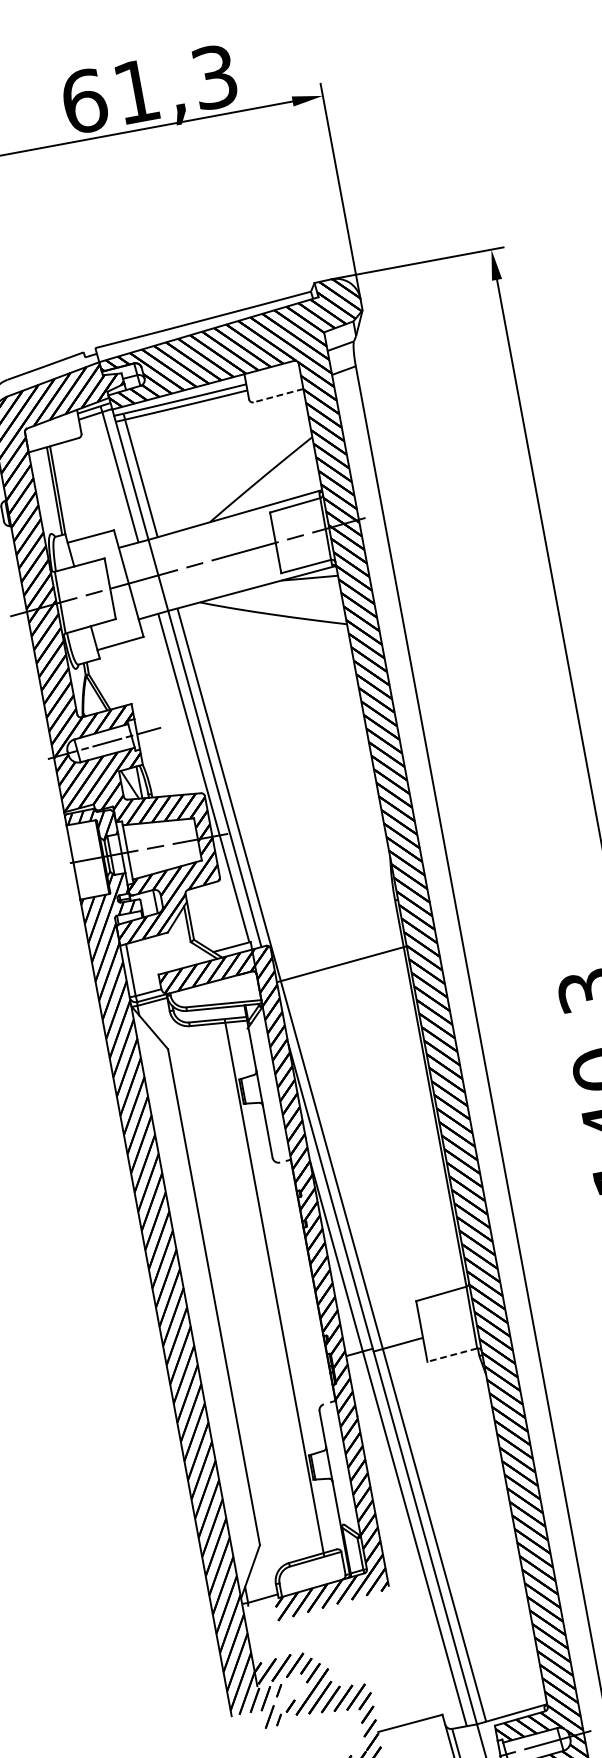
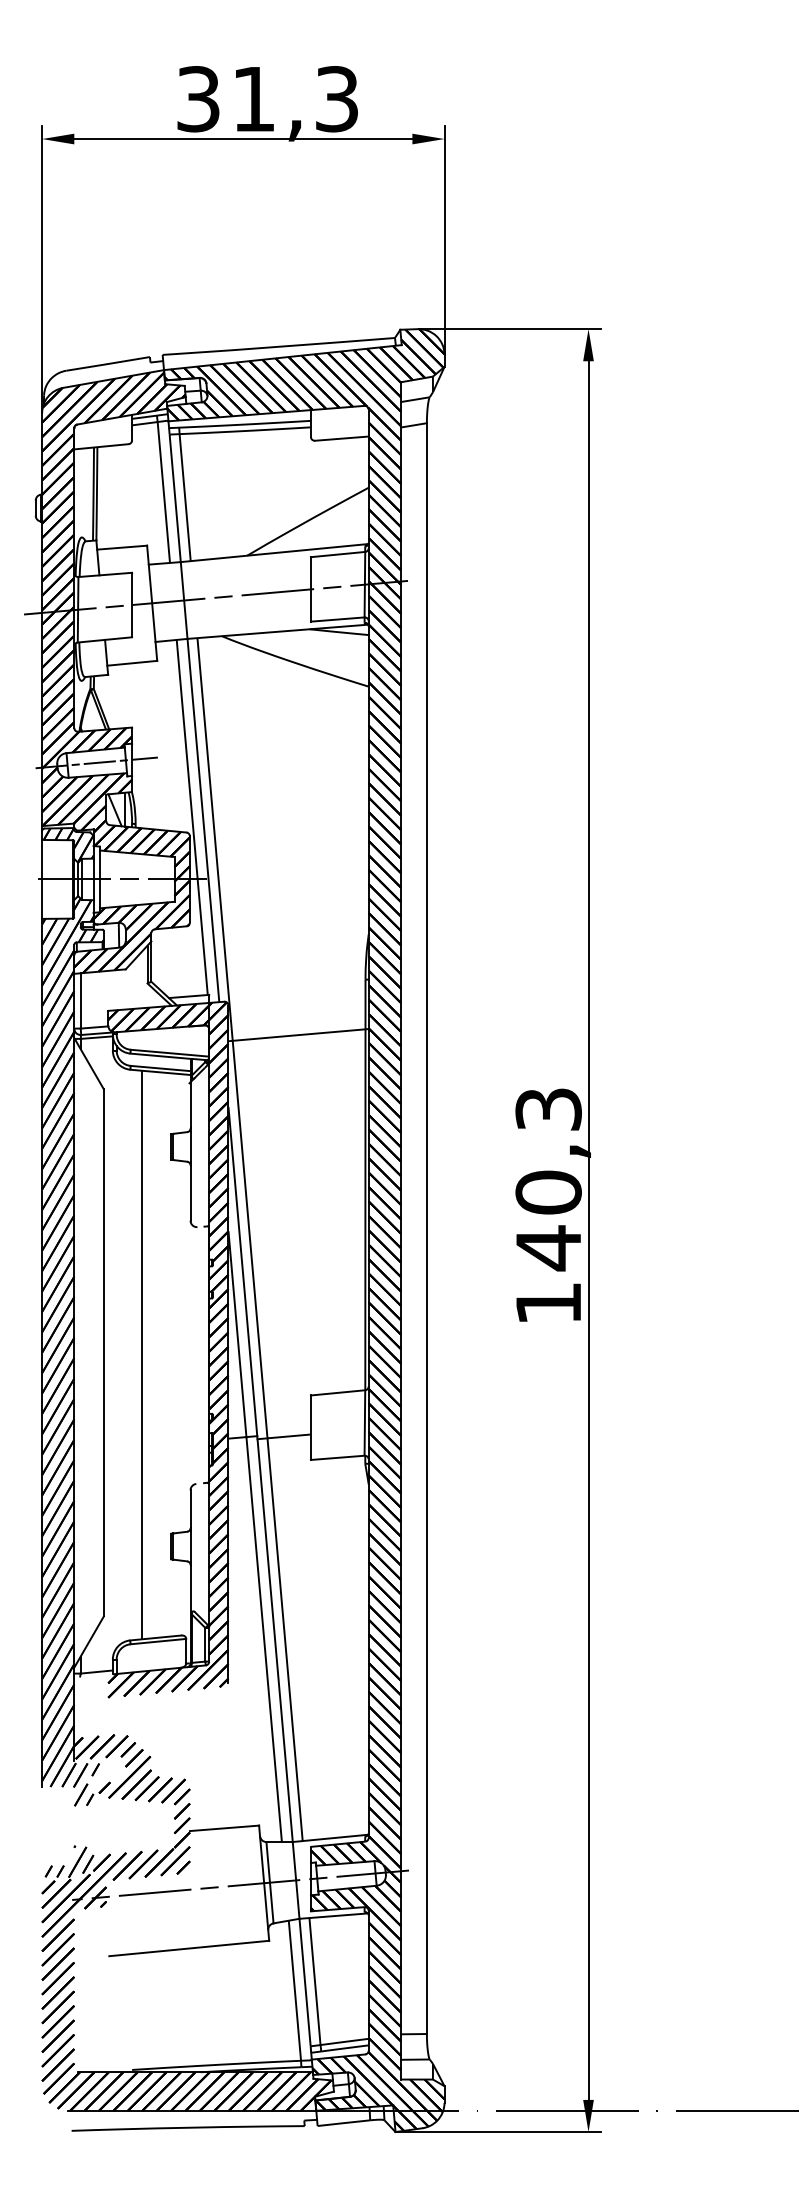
text: (84, 101) -> (198, 99), 61,3 -> 31,3
line: (278, 395) -> (341, 438), dashed -> solid
line: (274, 1287) -> (141, 1354), moved
line: (452, 1354) -> (337, 1457), dashed -> solid

